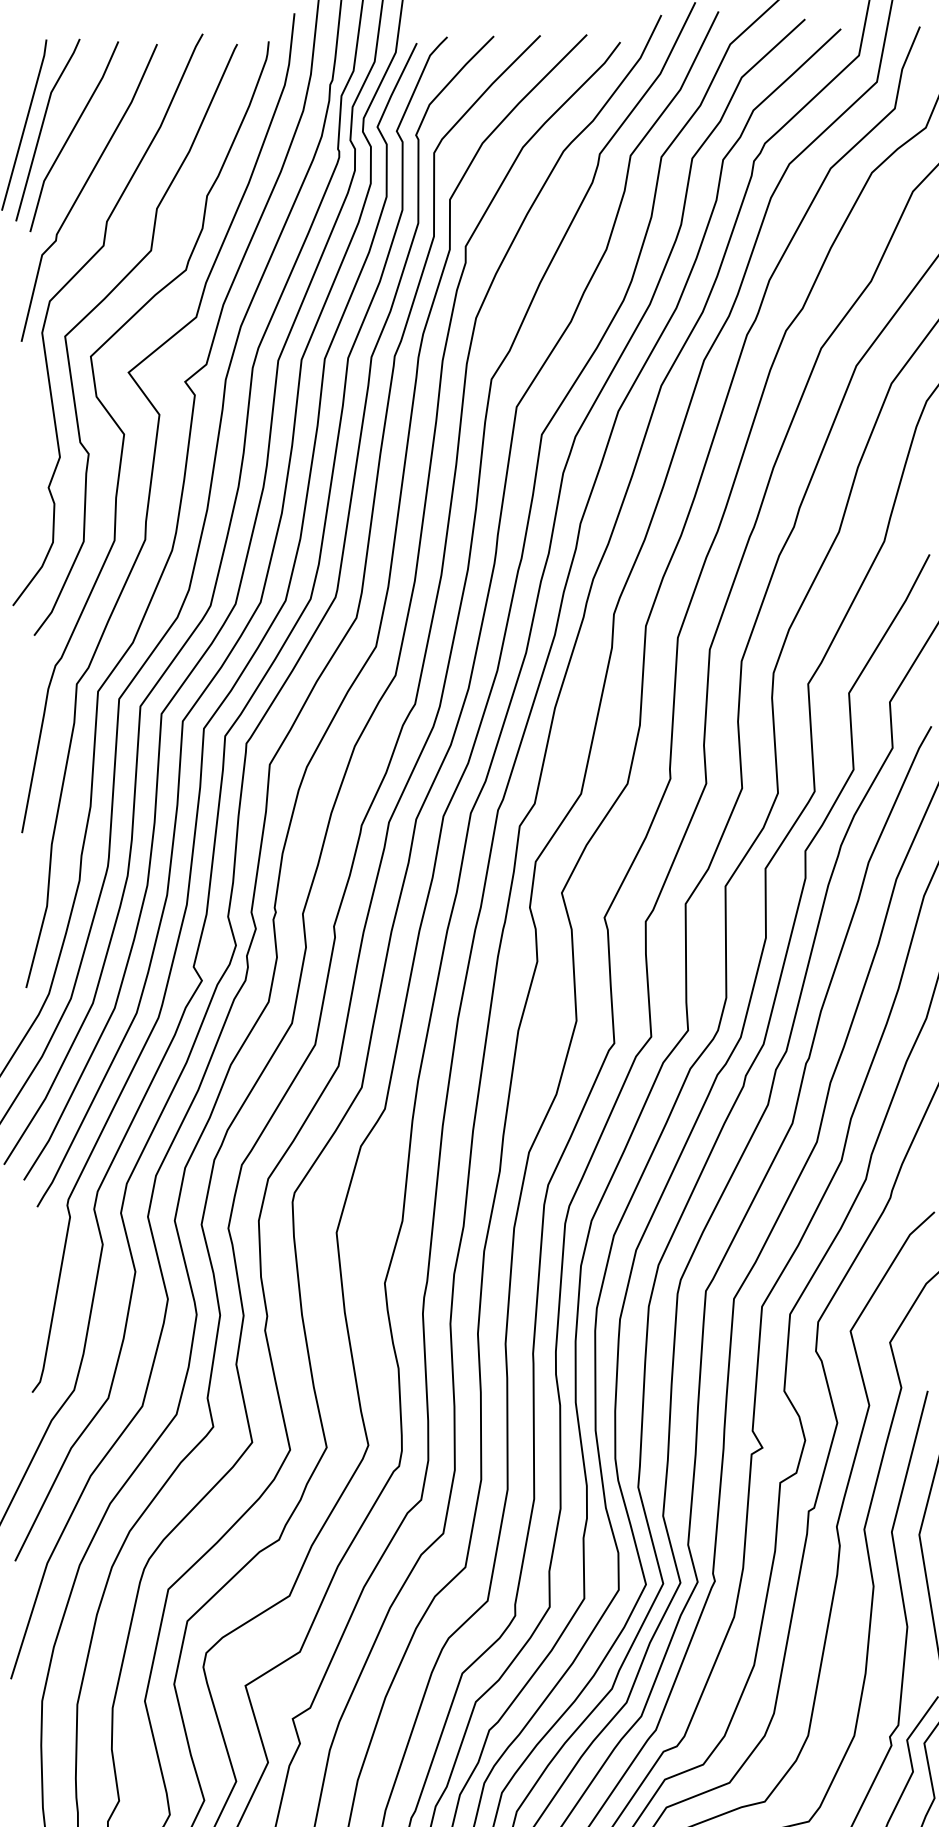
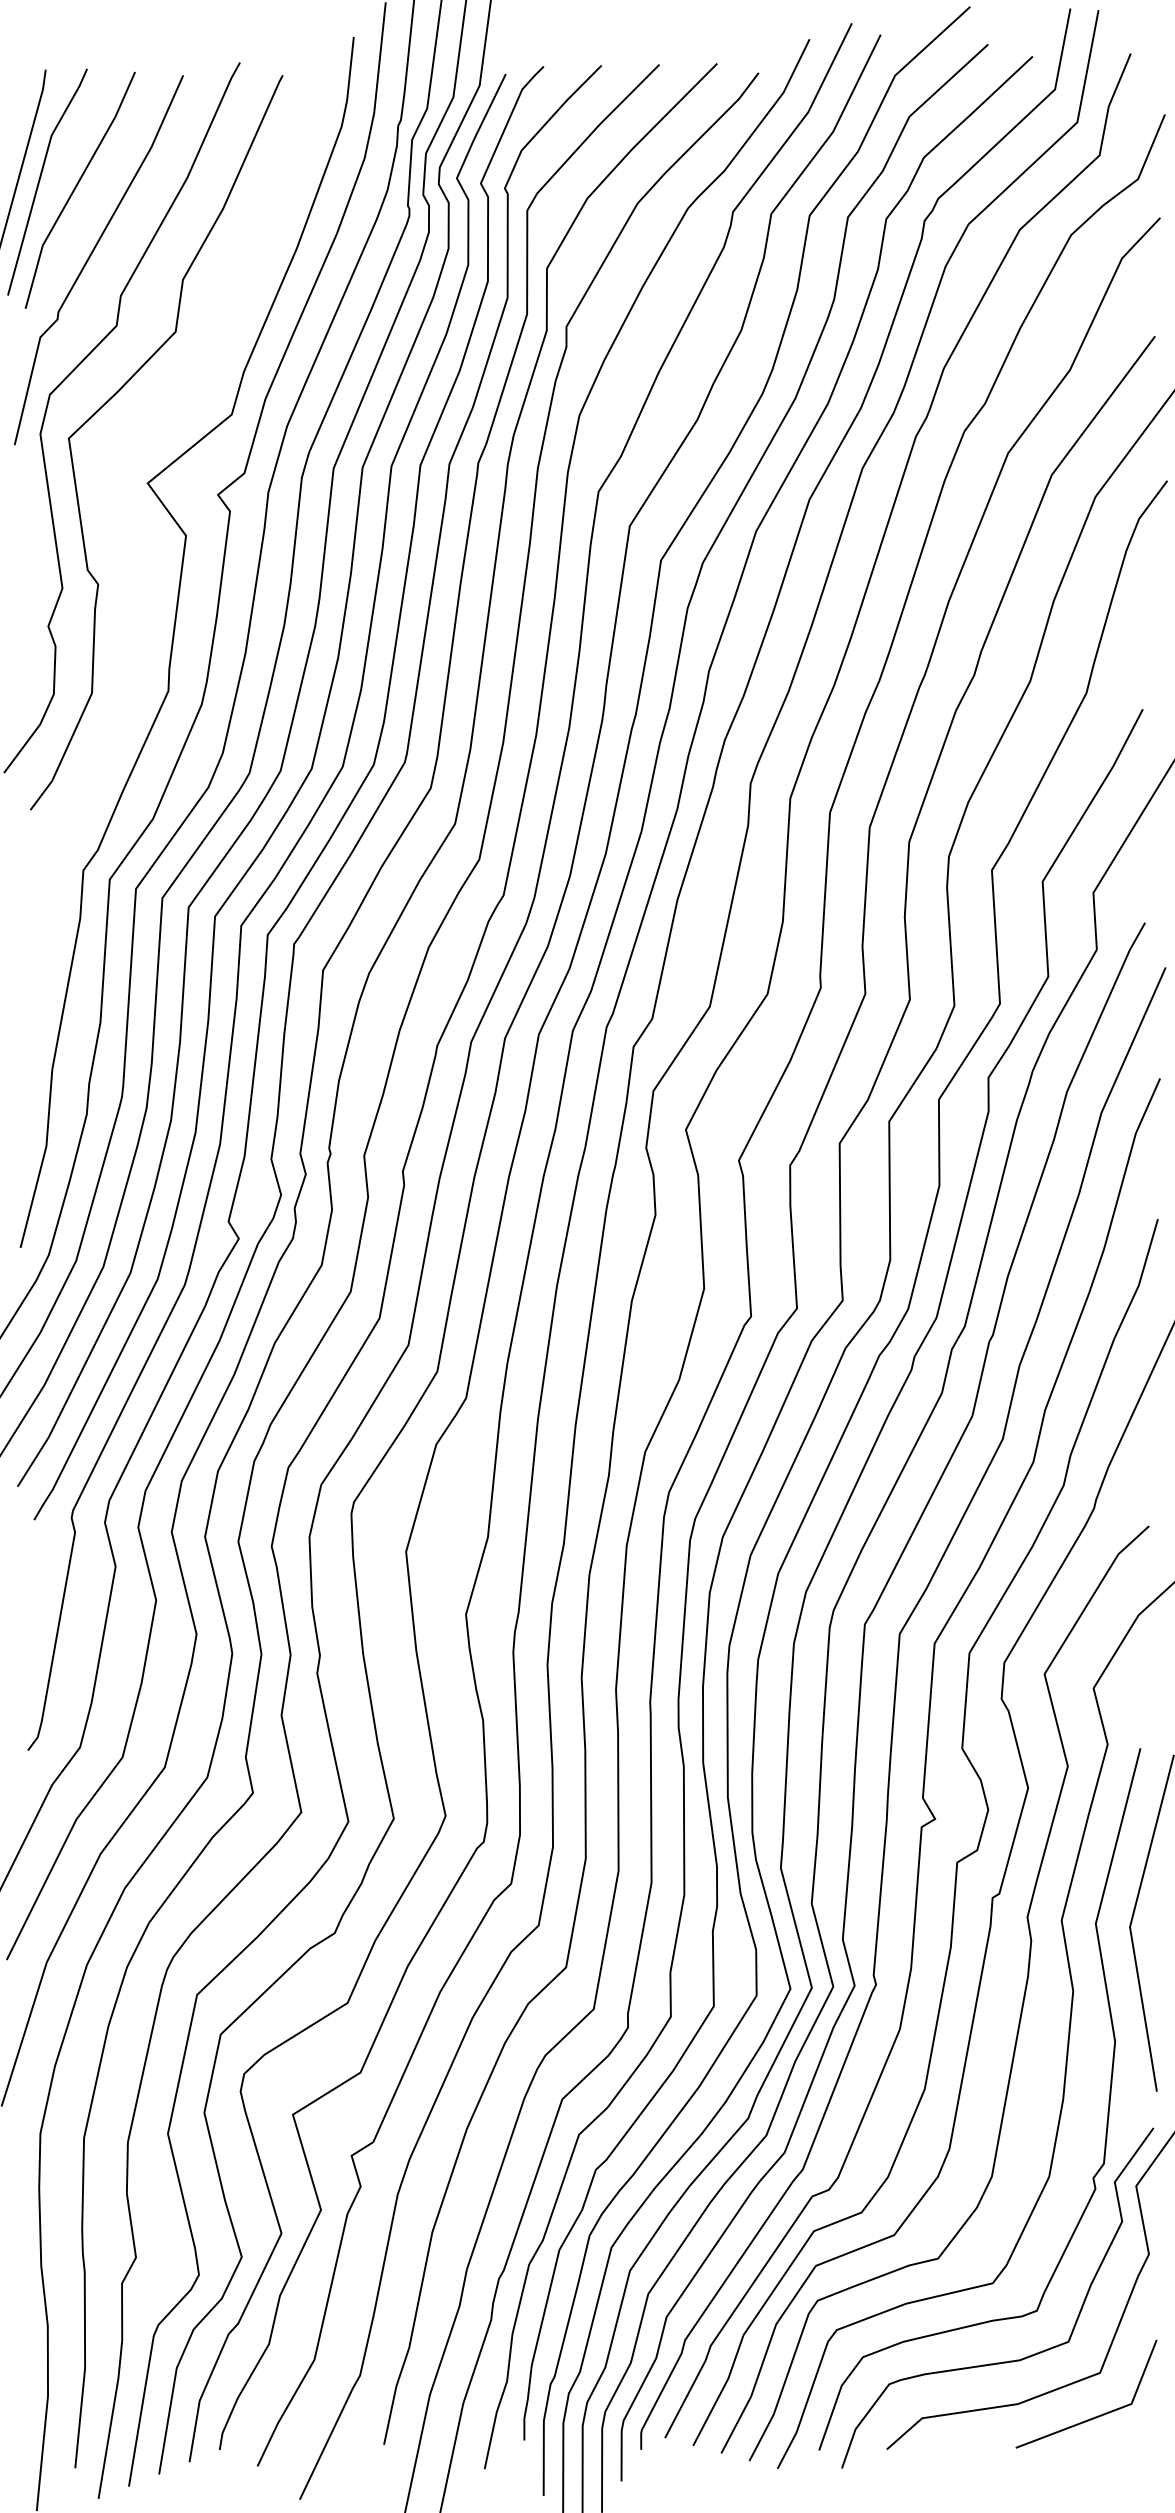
curve: (125, 434) -> (143, 560), removed

